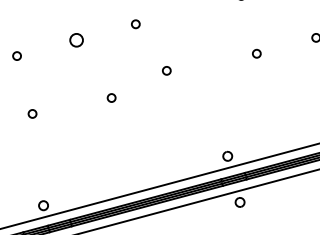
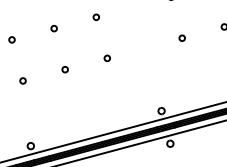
circle: (75, 40) -> (53, 28), size x0.62
circle: (165, 71) -> (106, 58), moved
circle: (110, 97) -> (64, 69), moved

